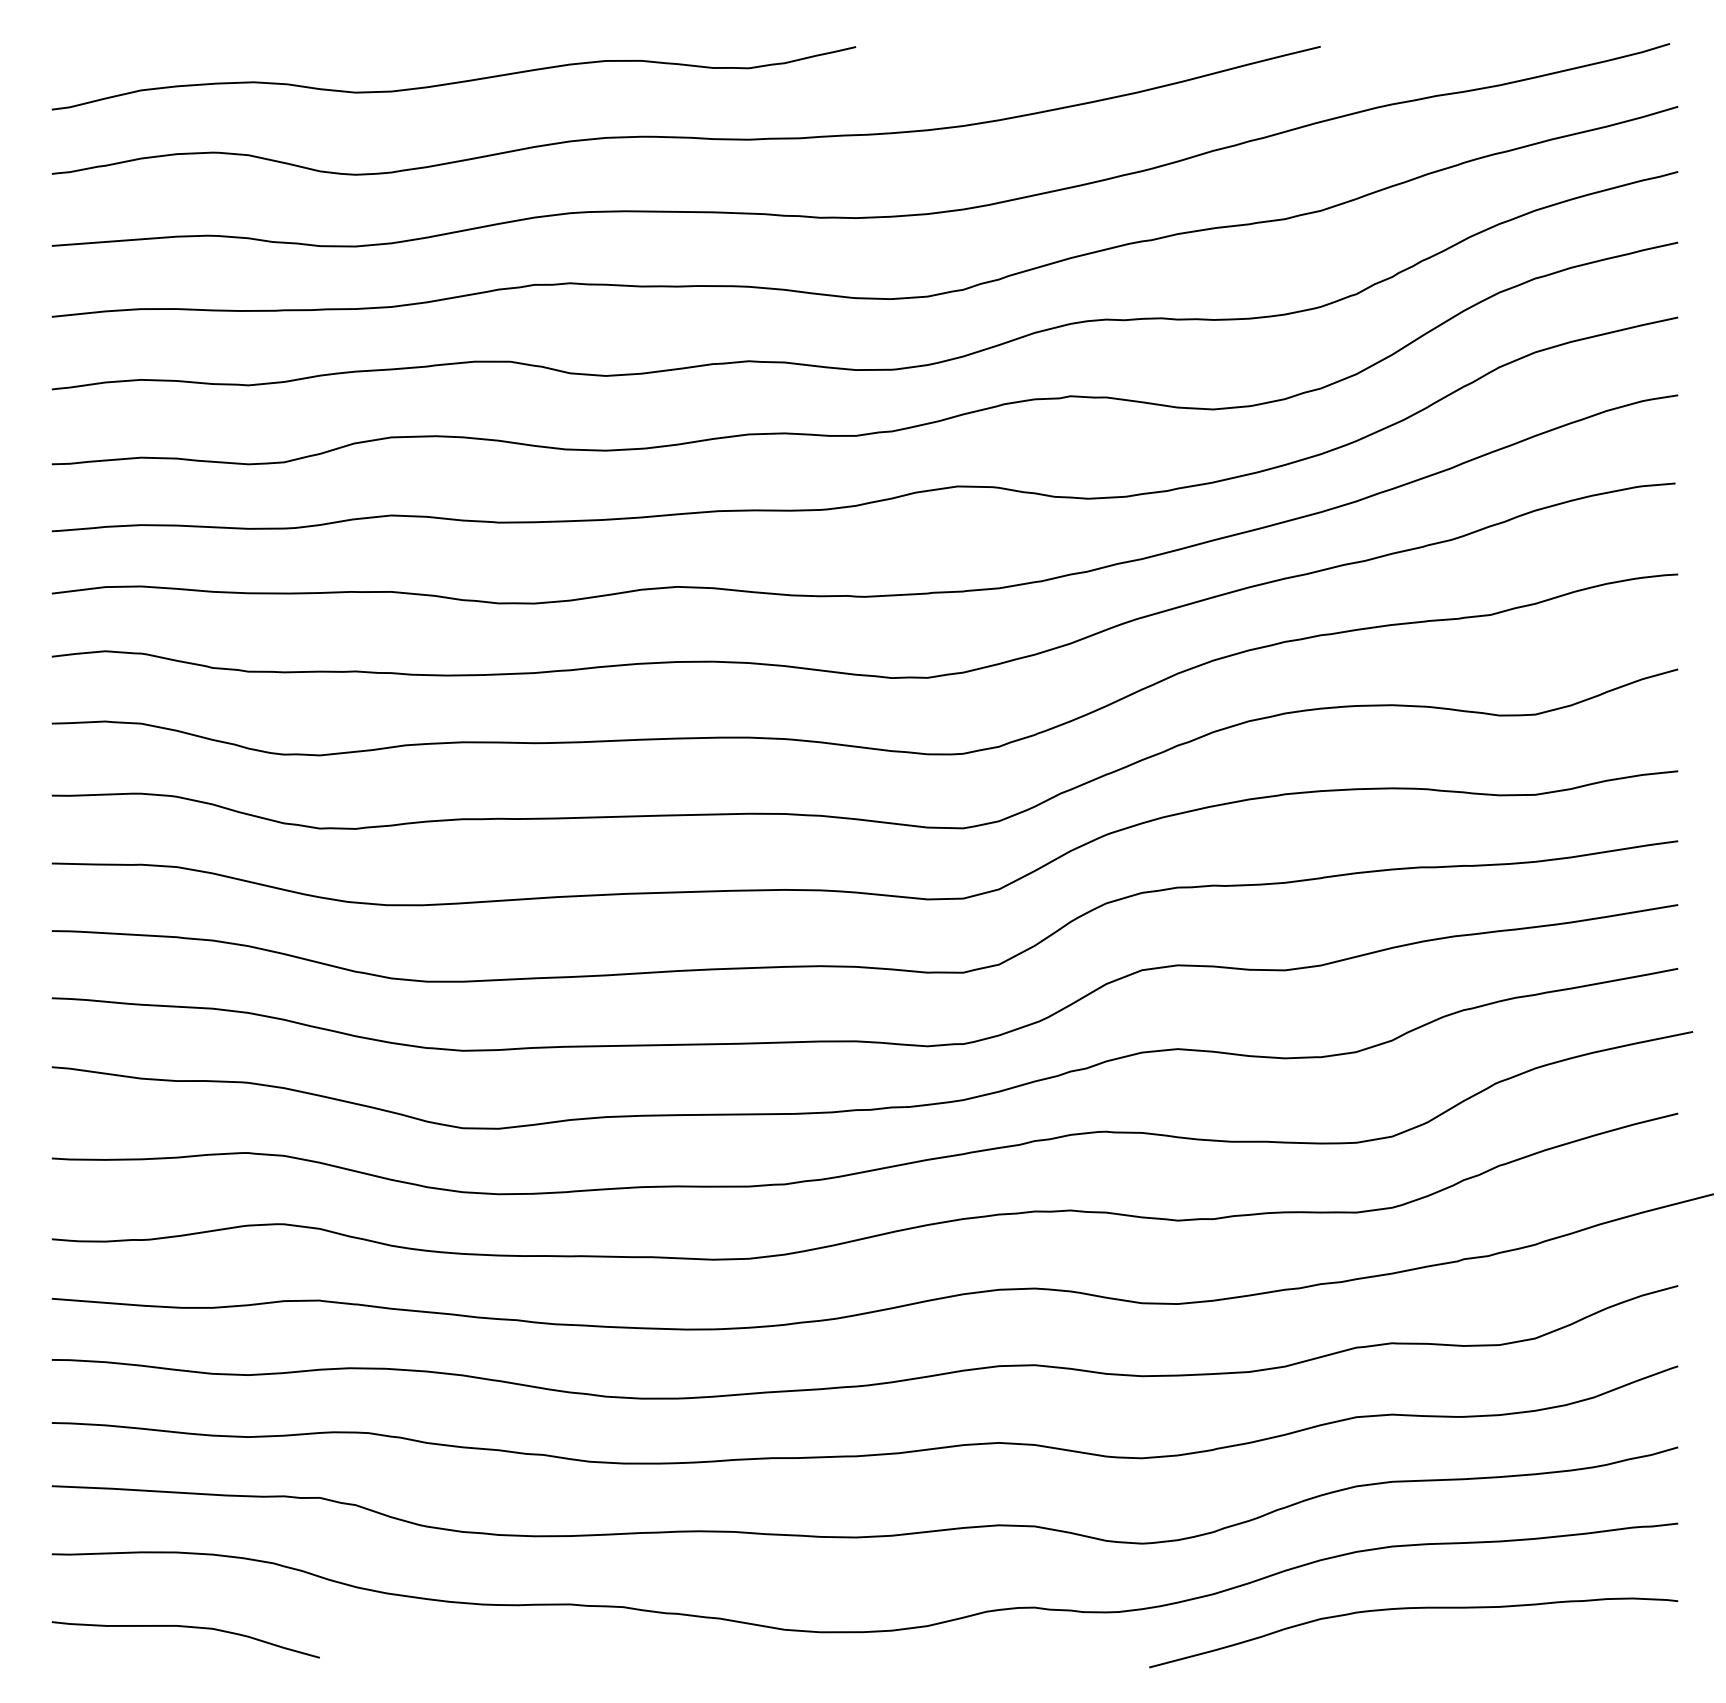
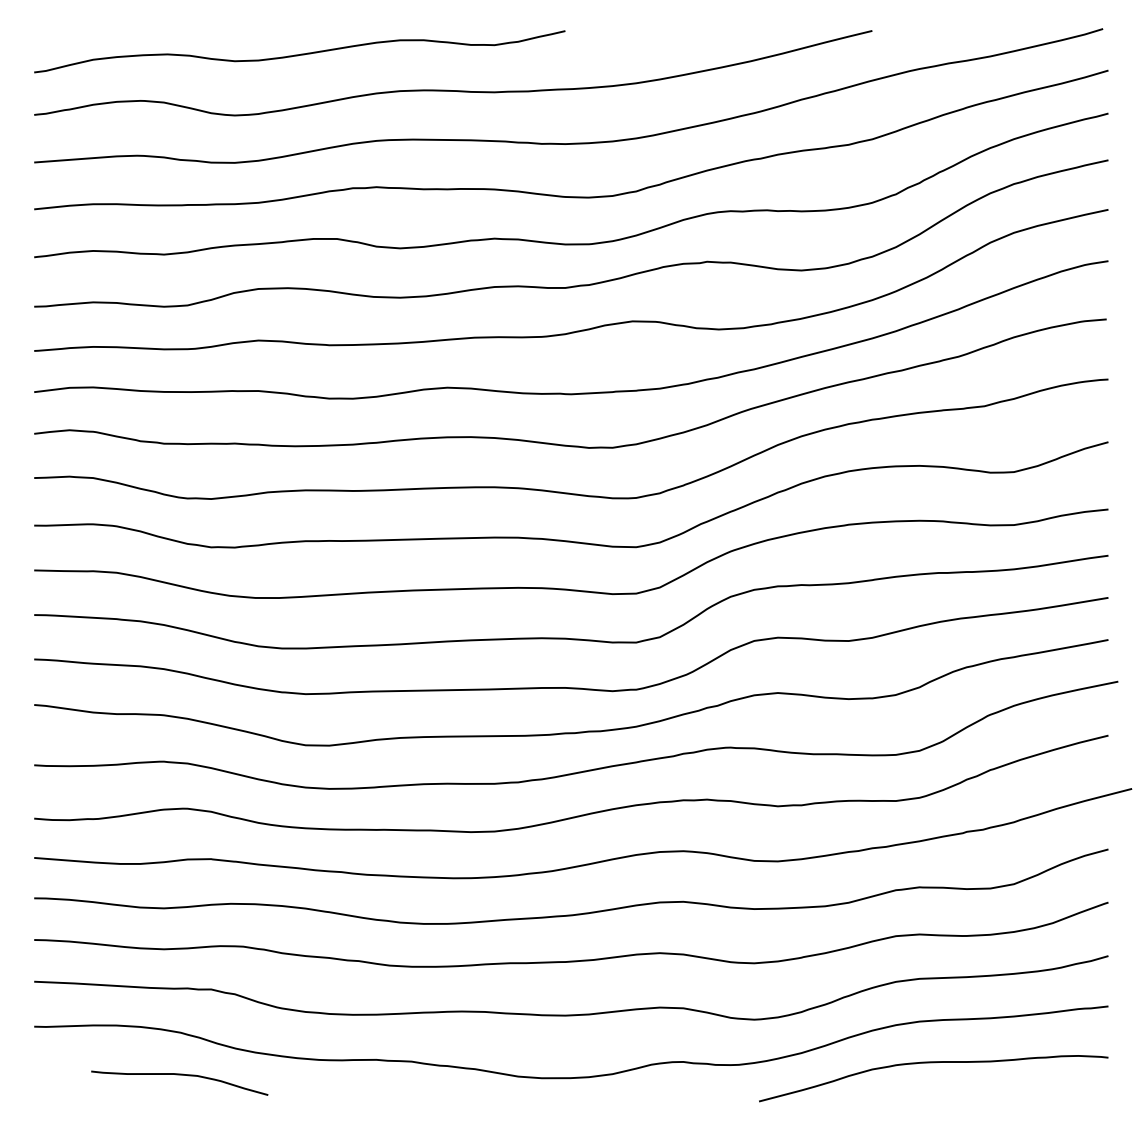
curve: (185, 1628) -> (179, 1075), moved

